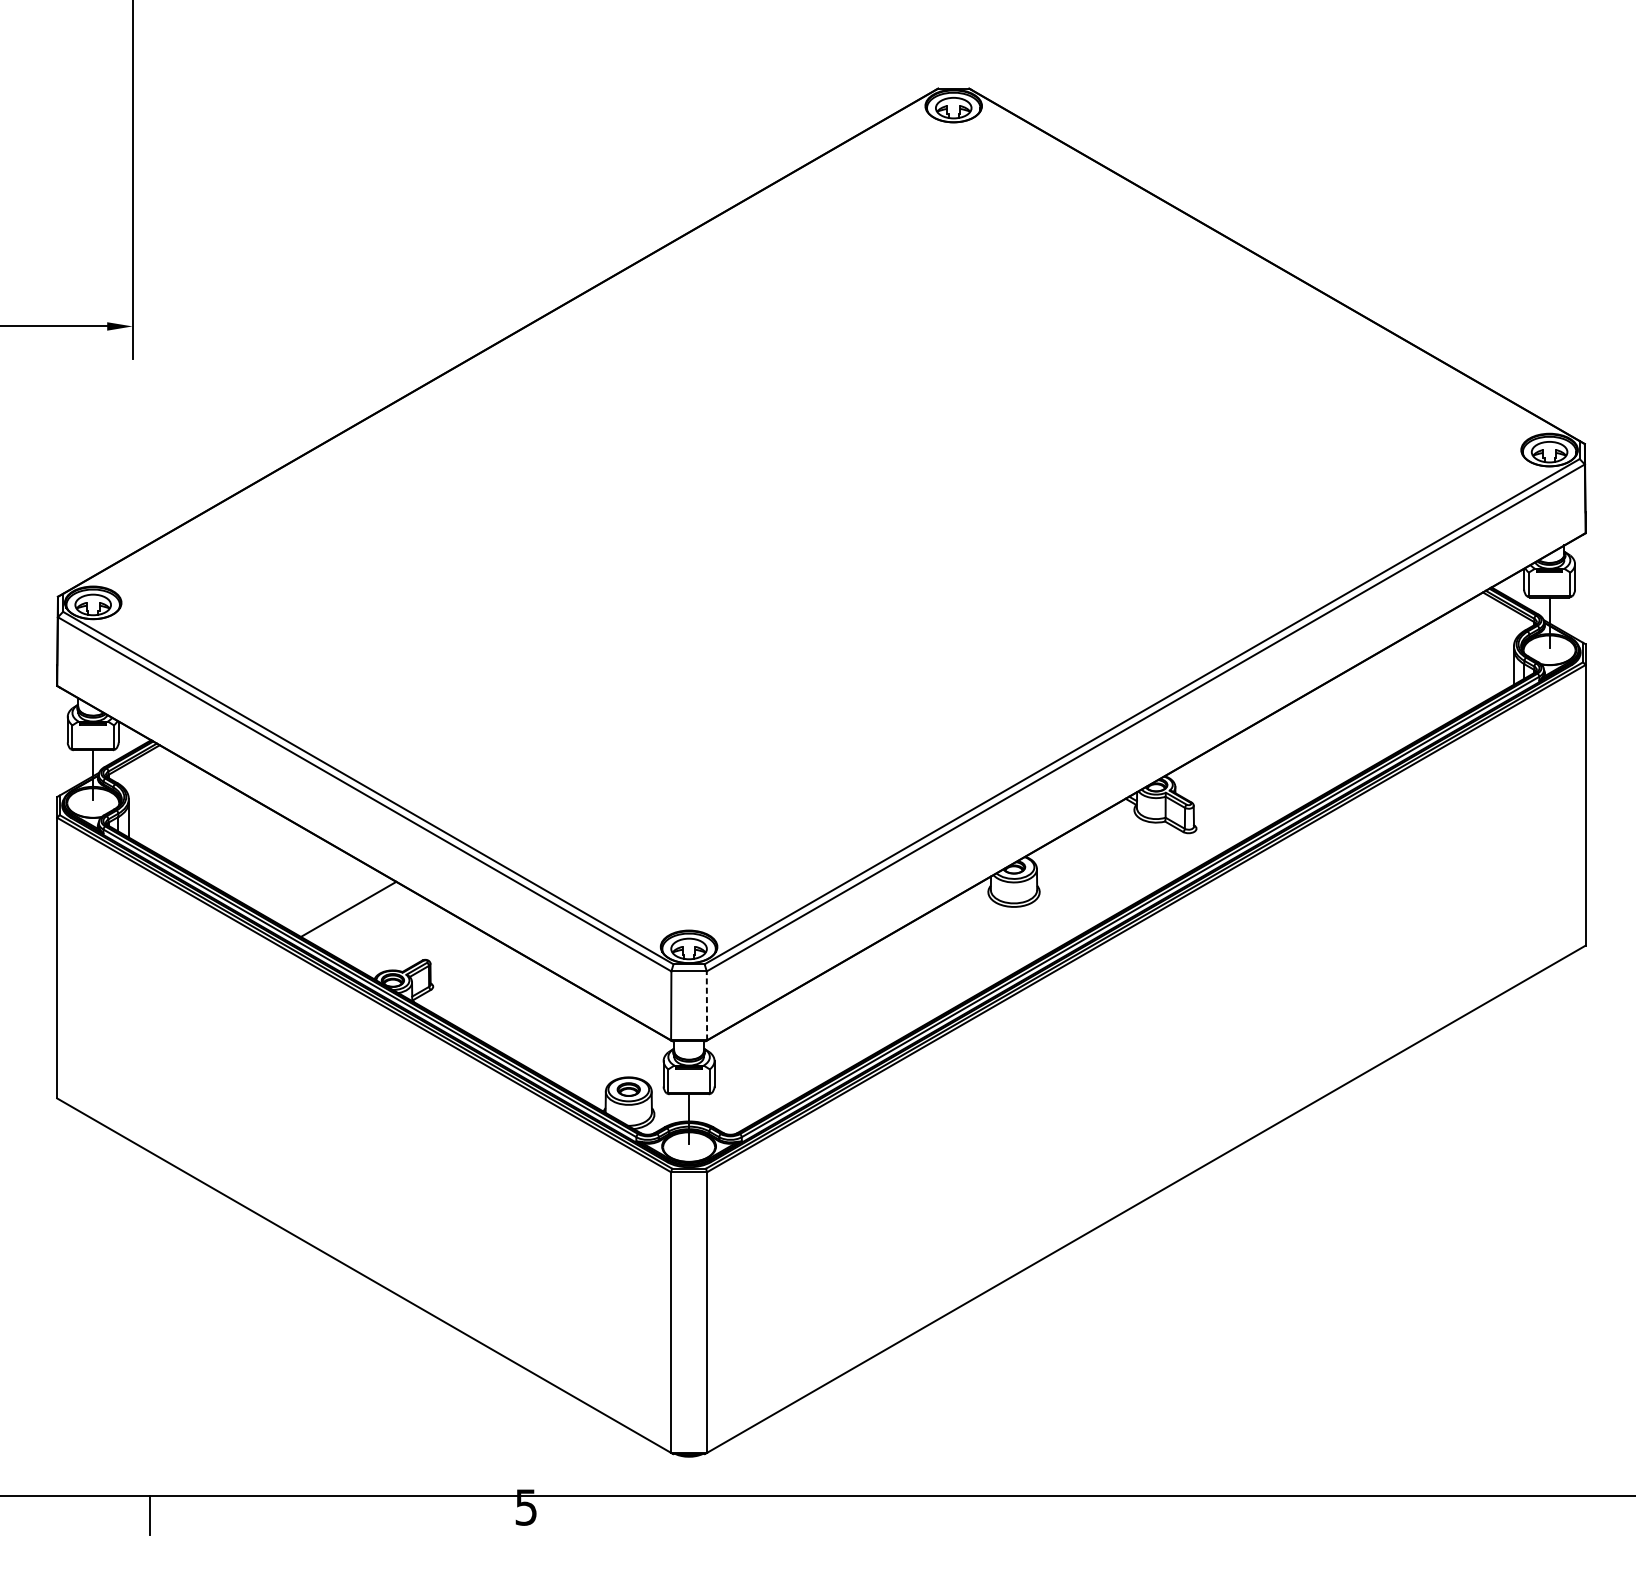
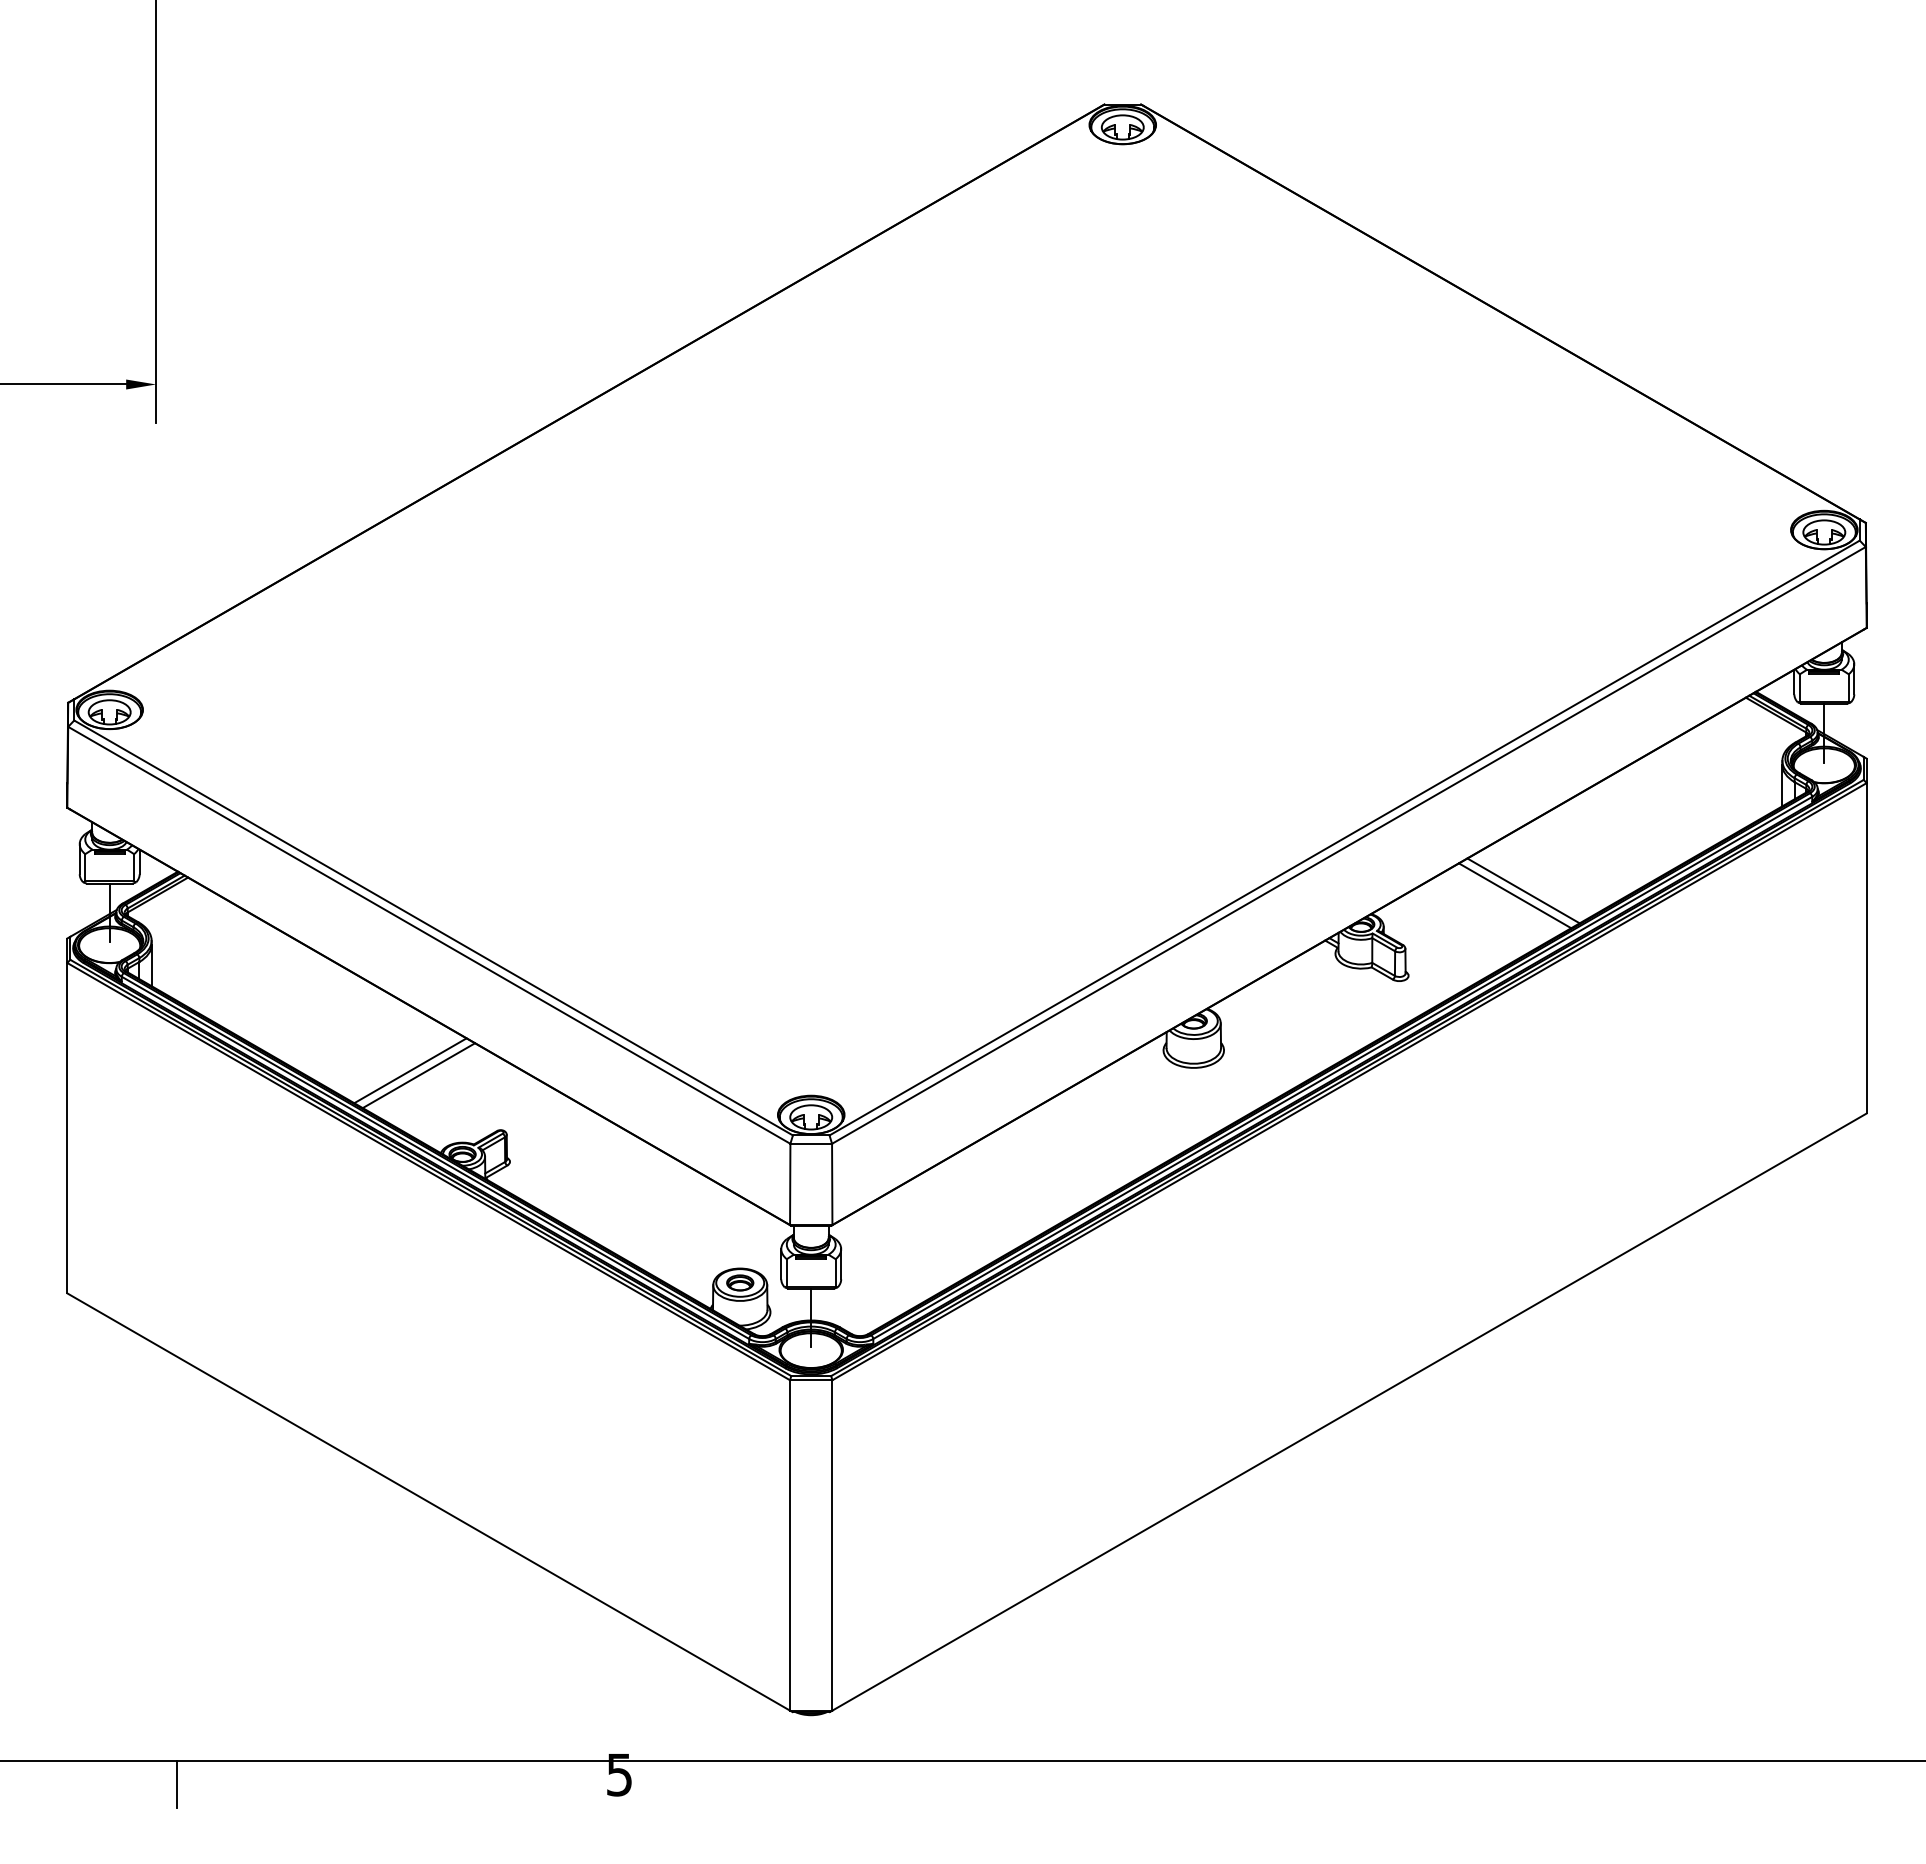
line: (1294, 756) -> (1523, 890), added
line: (1286, 760) -> (1514, 895), added
line: (355, 913) -> (418, 1075), added
line: (707, 1005) -> (832, 1184), dashed -> solid

